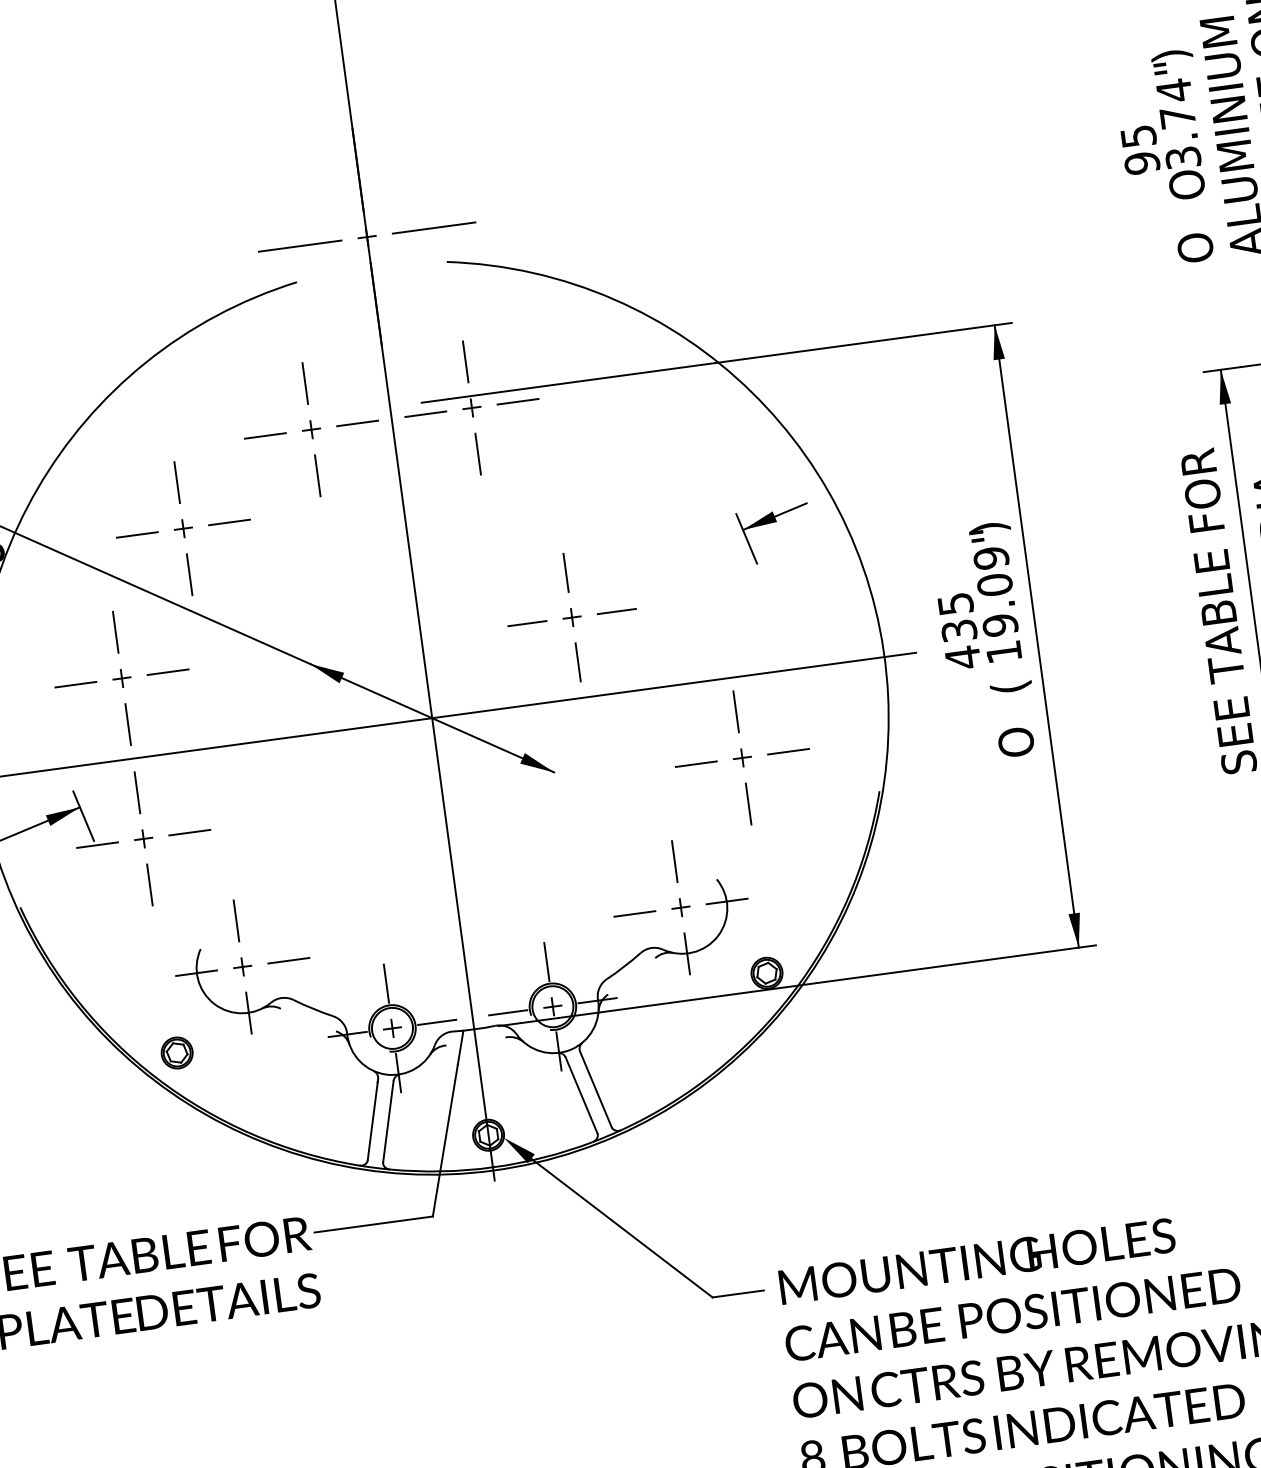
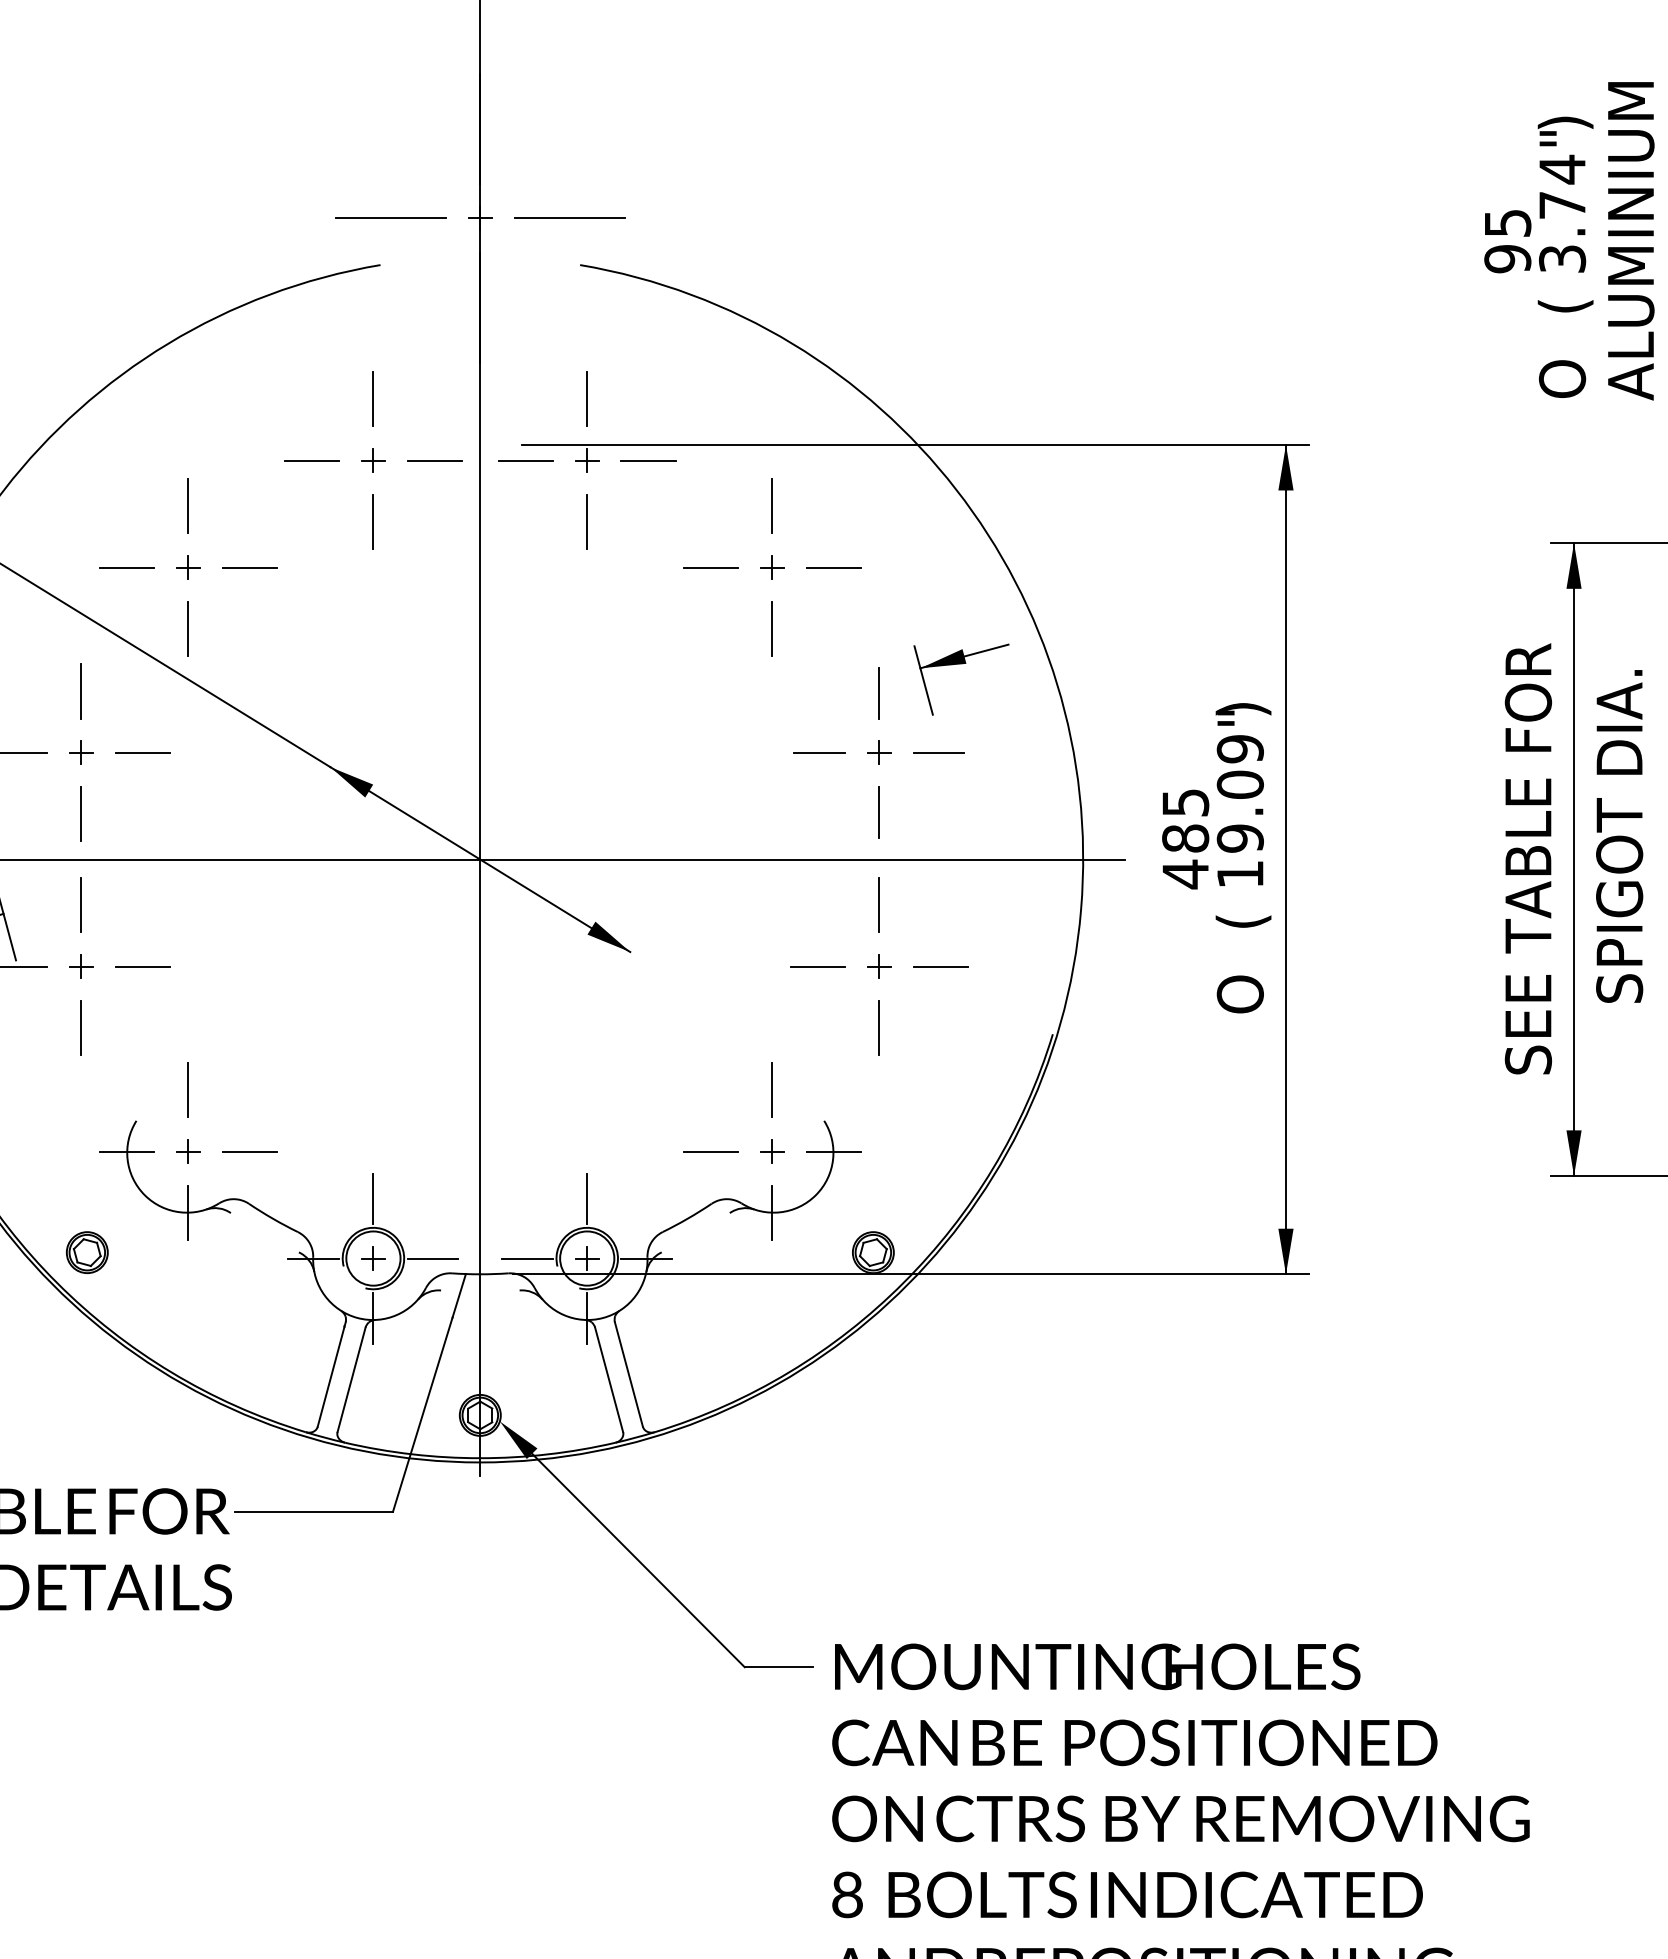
text: (1189, 184) -> (1565, 295), O -> (
part: (621, 469) -> (772, 567), added
part: (571, 617) -> (878, 752), moved
text: (959, 630) -> (1185, 838), 435 -> 485

